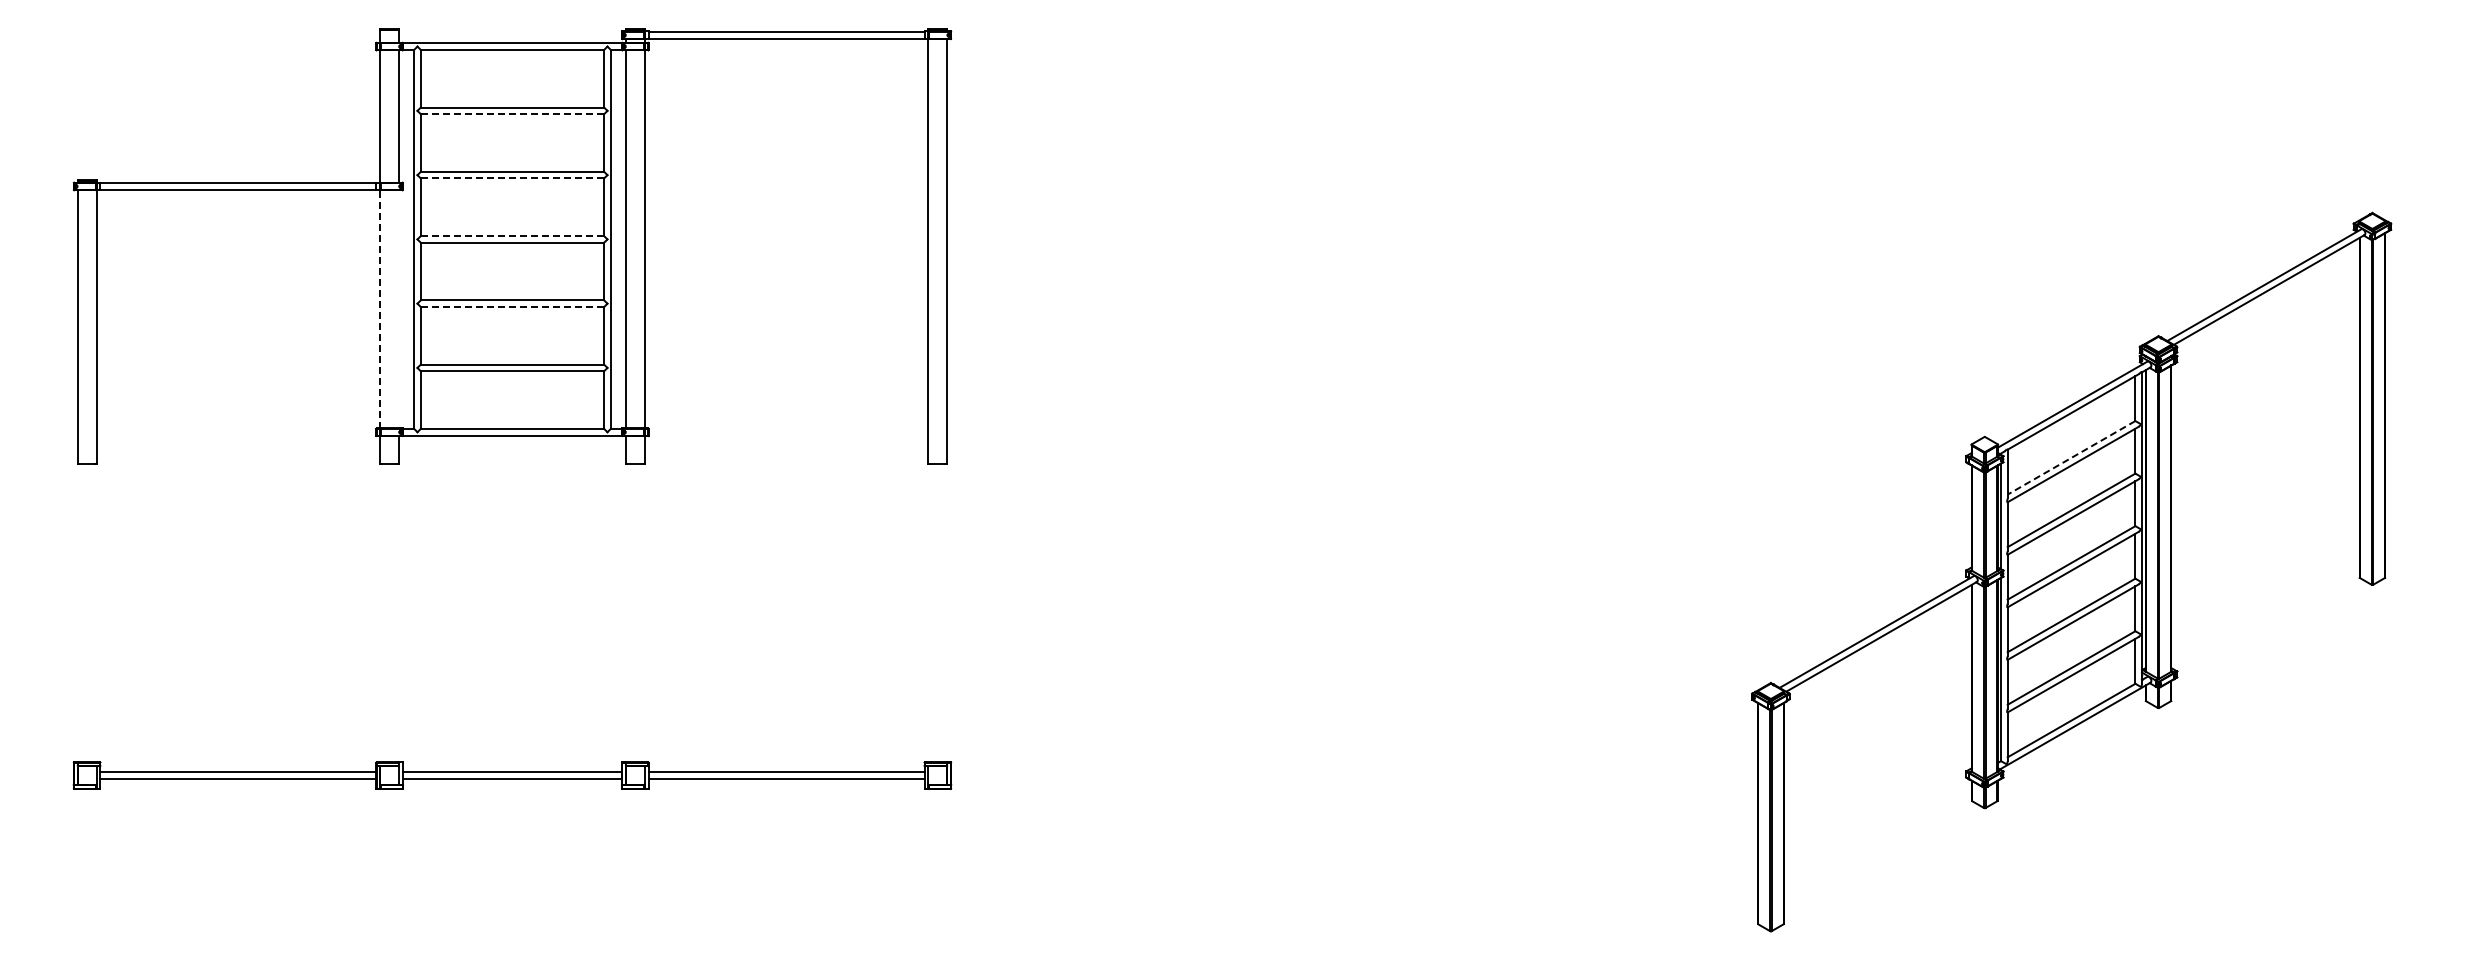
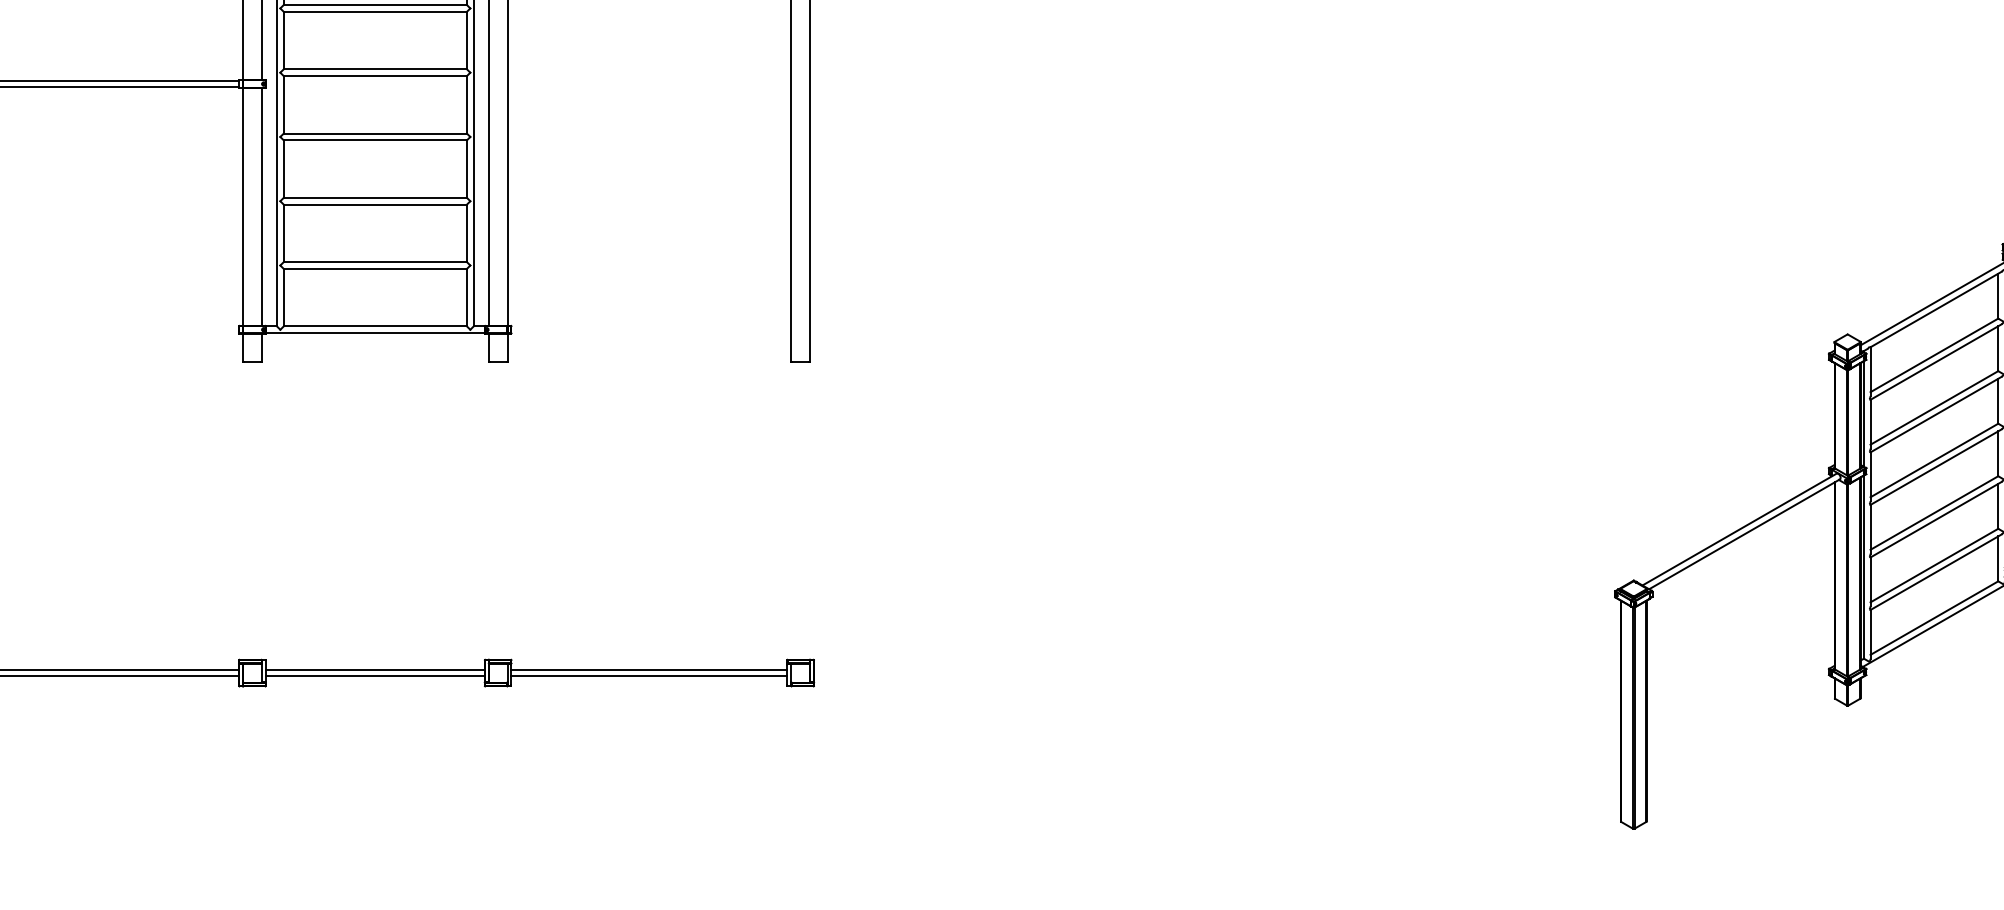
line: (512, 114) -> (375, 12), dashed -> solid
line: (512, 178) -> (375, 76), dashed -> solid
line: (512, 236) -> (375, 134), dashed -> solid
line: (512, 307) -> (375, 205), dashed -> solid
line: (380, 308) -> (243, 206), dashed -> solid
line: (399, 309) -> (262, 207), added
line: (2071, 457) -> (1934, 355), dashed -> solid

